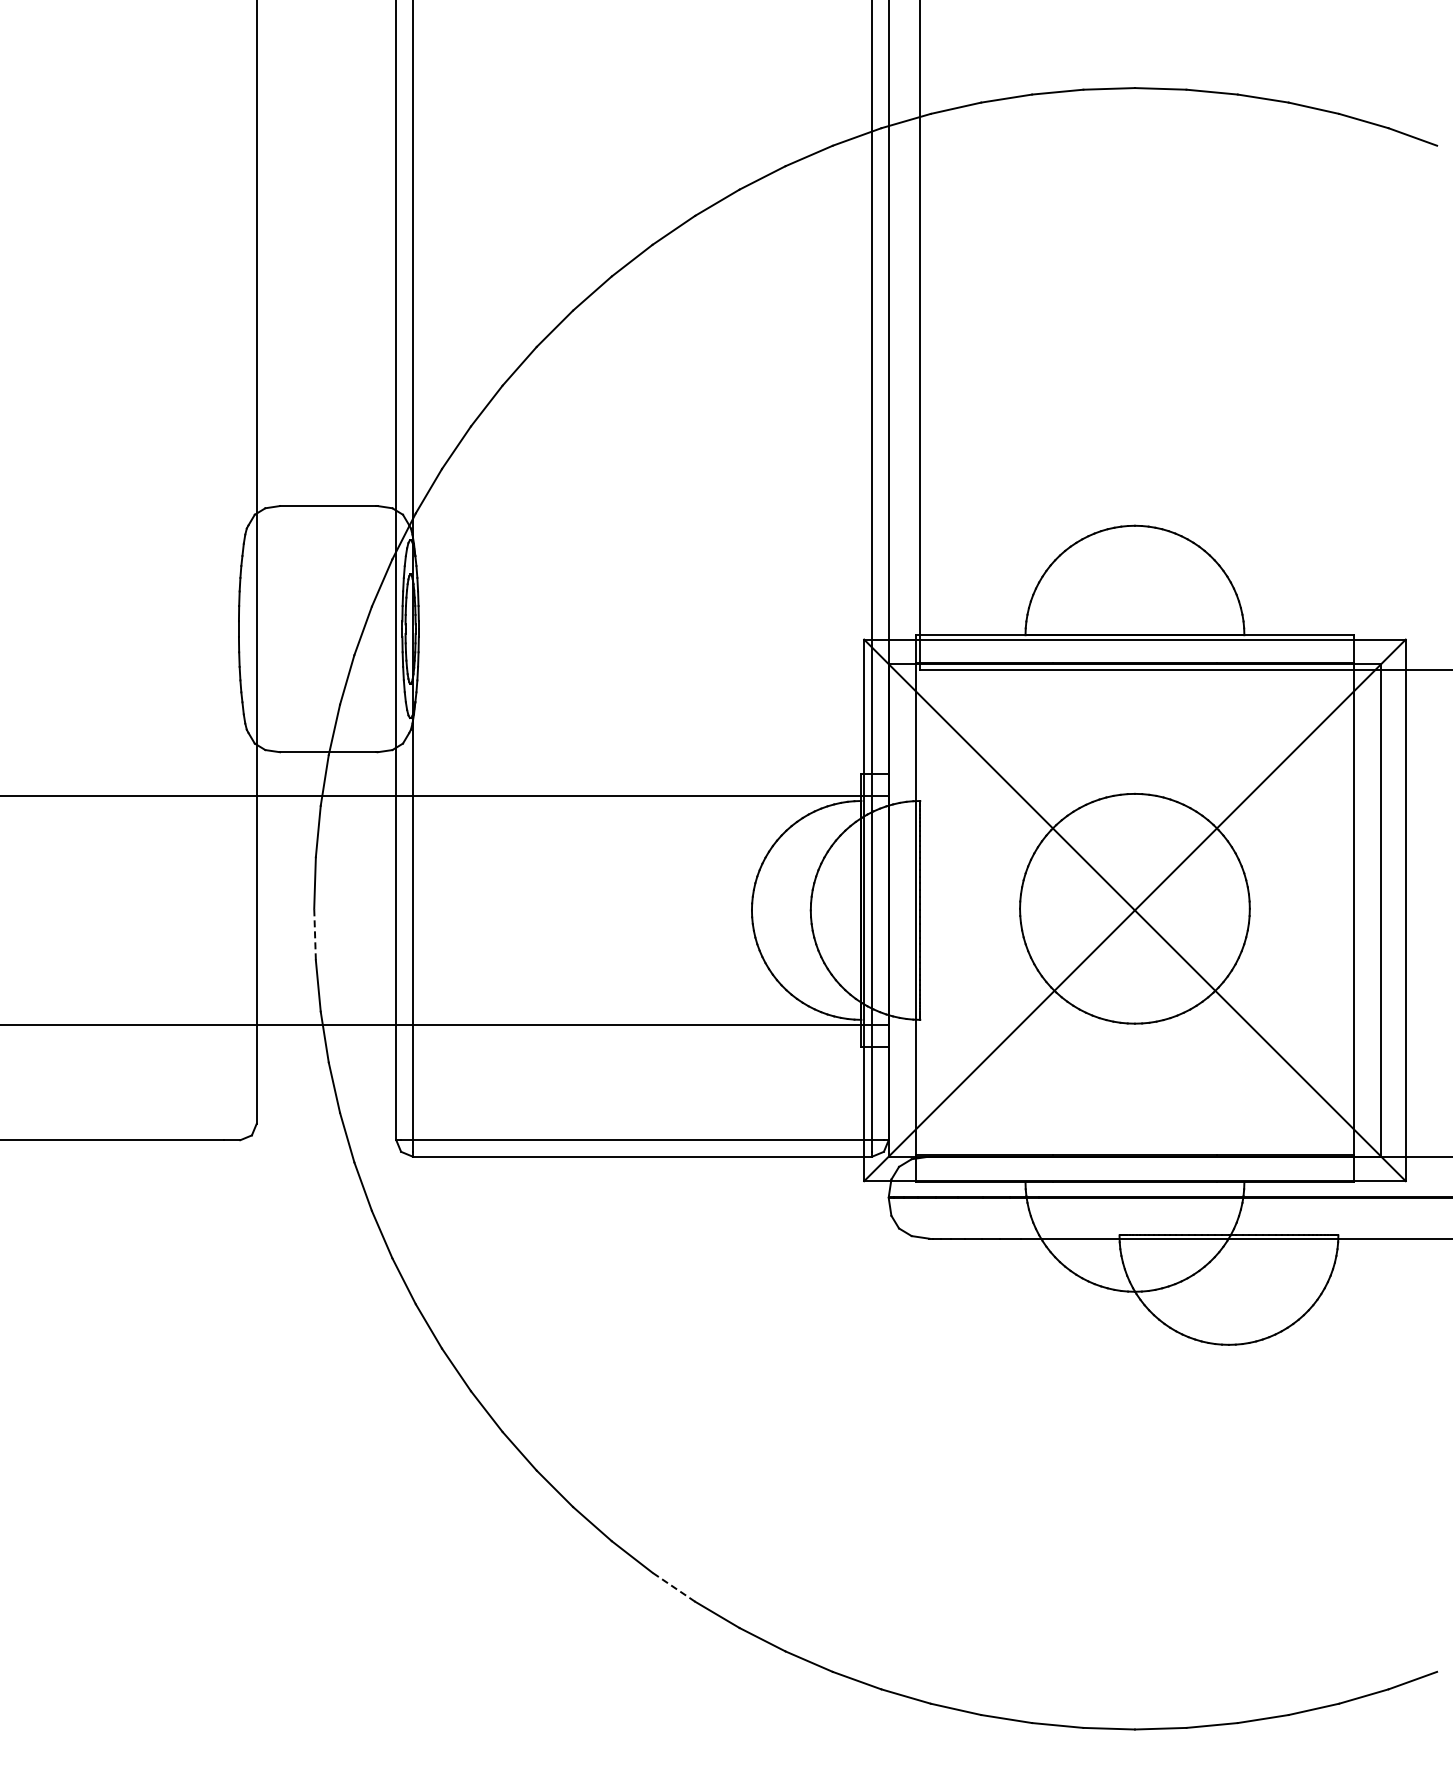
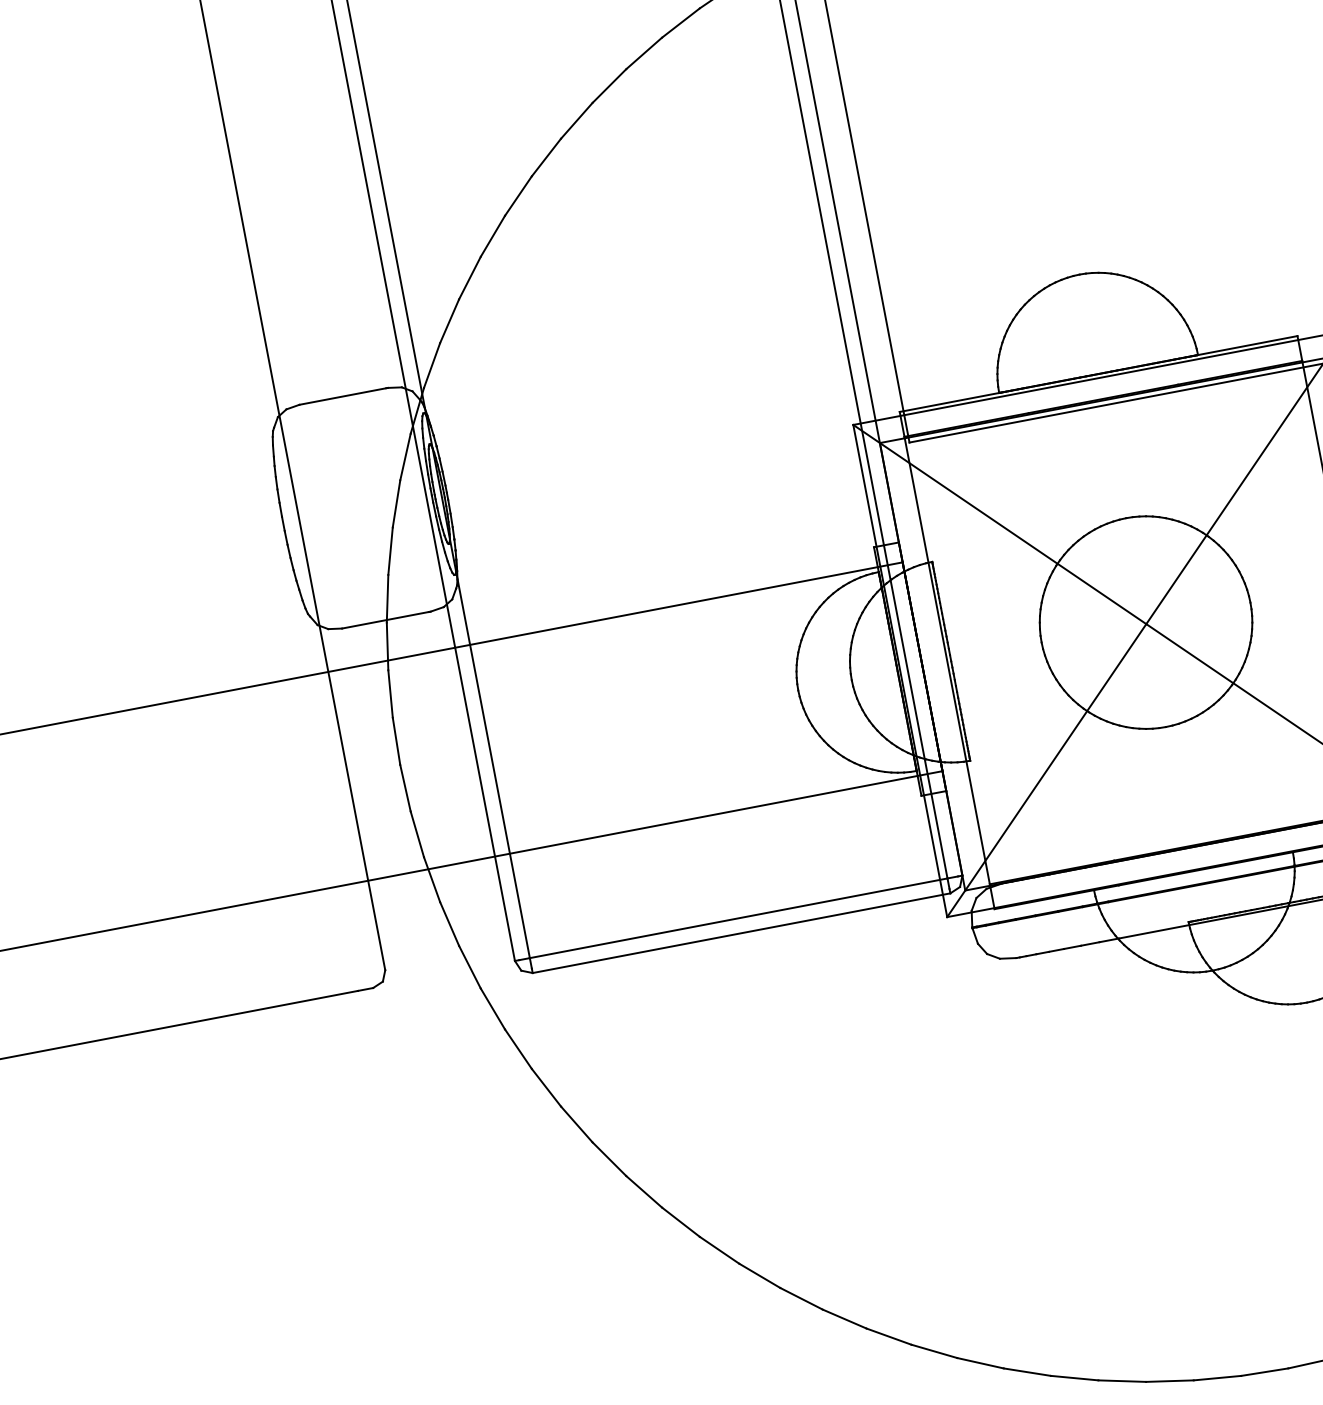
line: (315, 934) -> (405, 788), dashed -> solid
line: (673, 1587) -> (844, 1319), dashed -> solid

